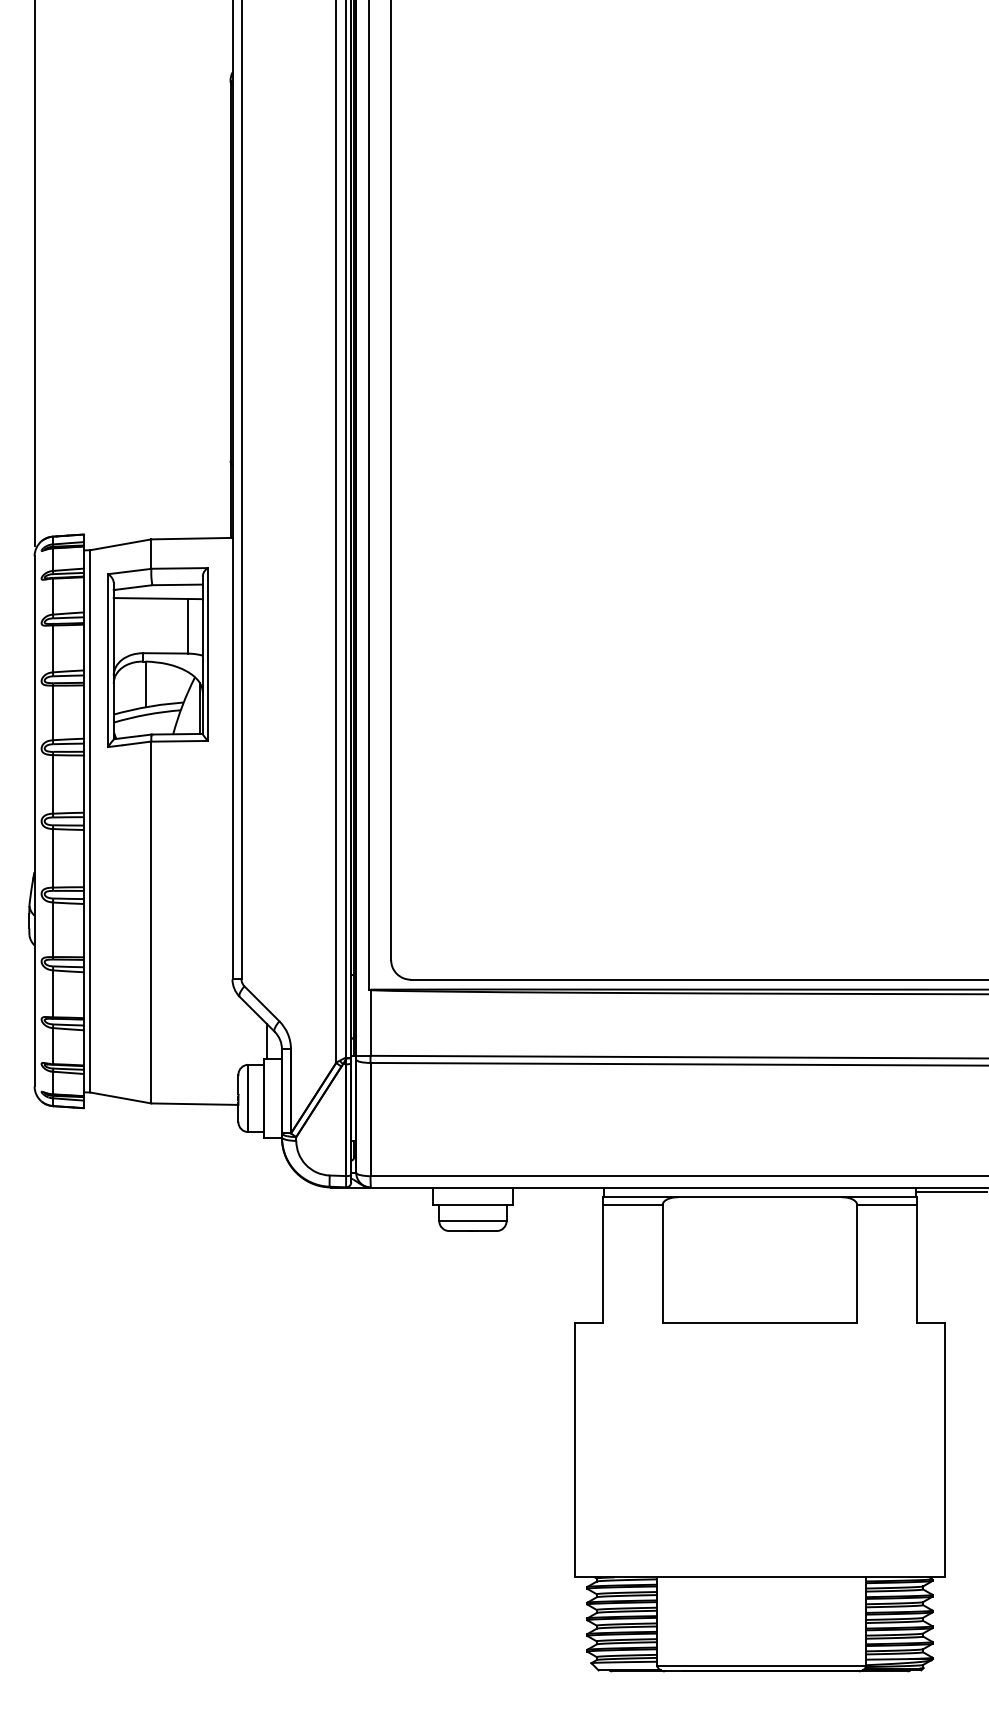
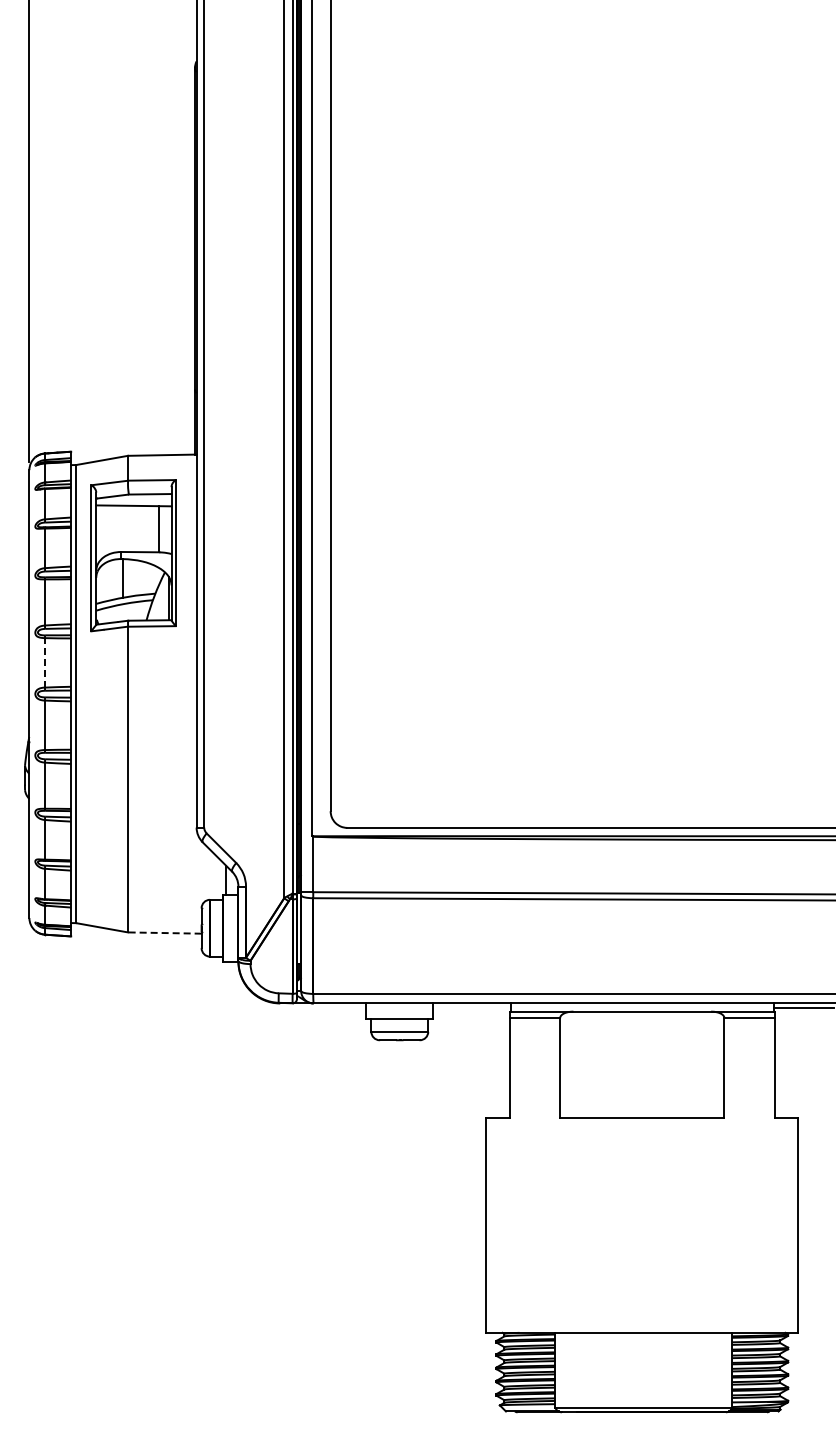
line: (52, 783) -> (44, 662), solid -> dashed
line: (194, 1104) -> (164, 933), solid -> dashed

